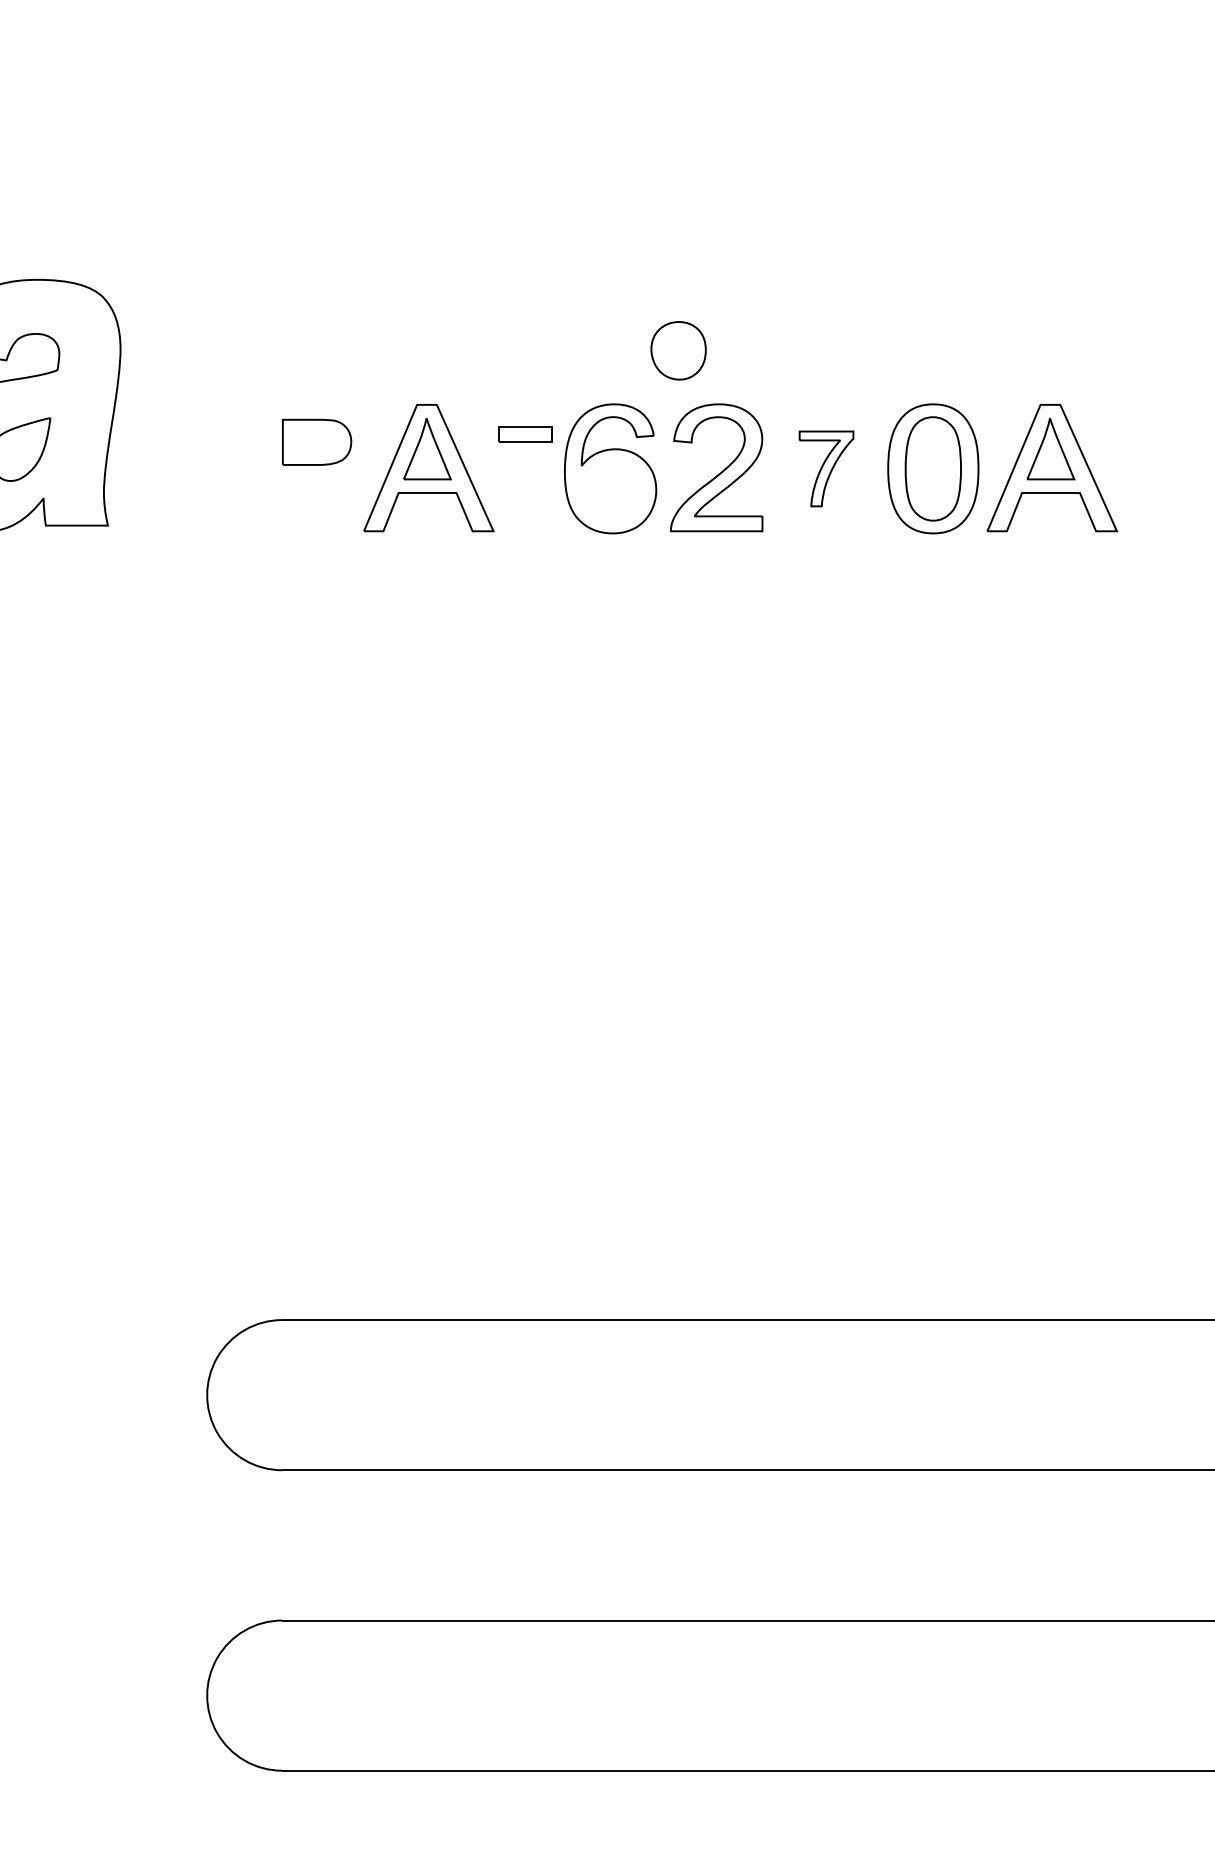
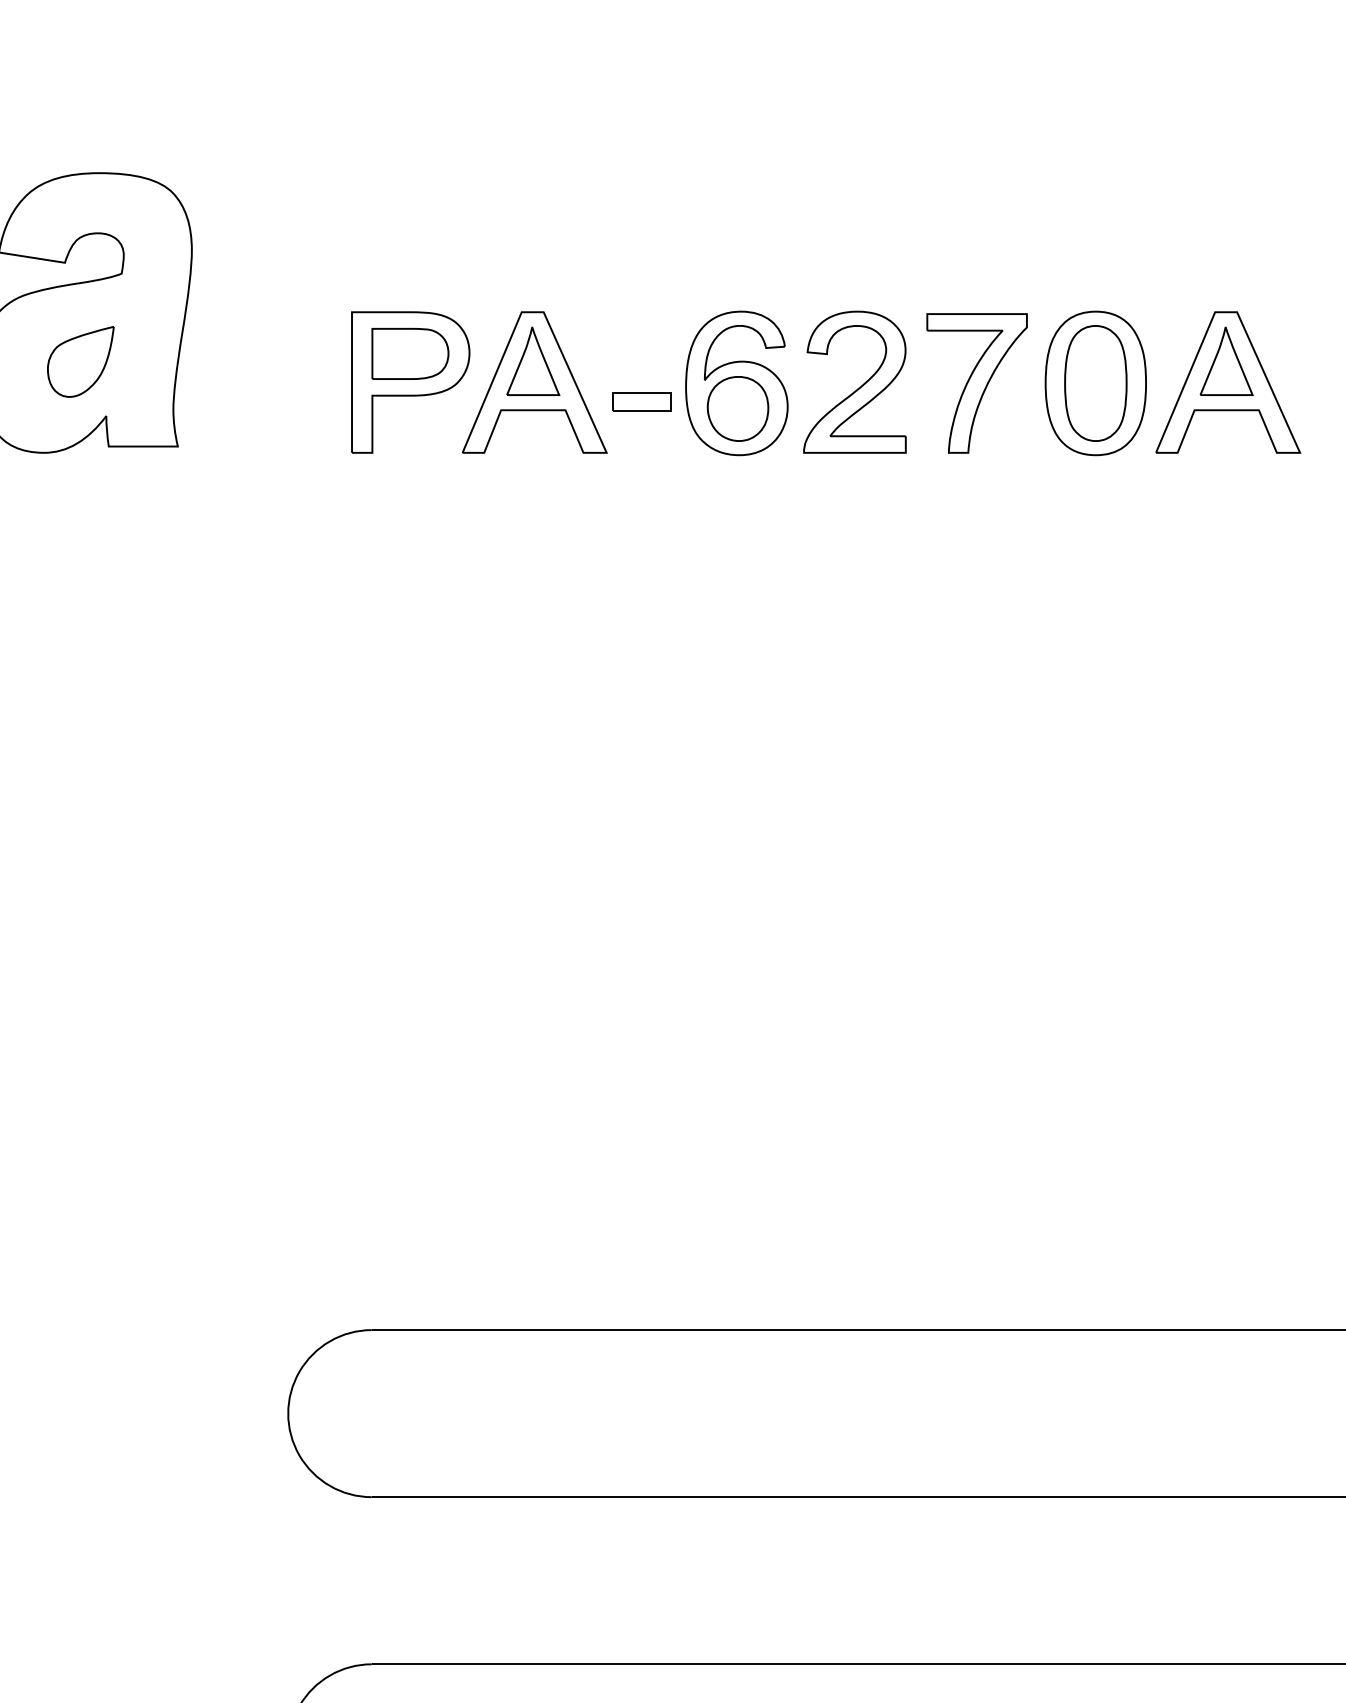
part: (678, 350) -> (737, 408), moved
part: (525, 434) -> (642, 401), moved
part: (317, 468) -> (410, 383), added
part: (826, 468) -> (977, 383), size x1.67

